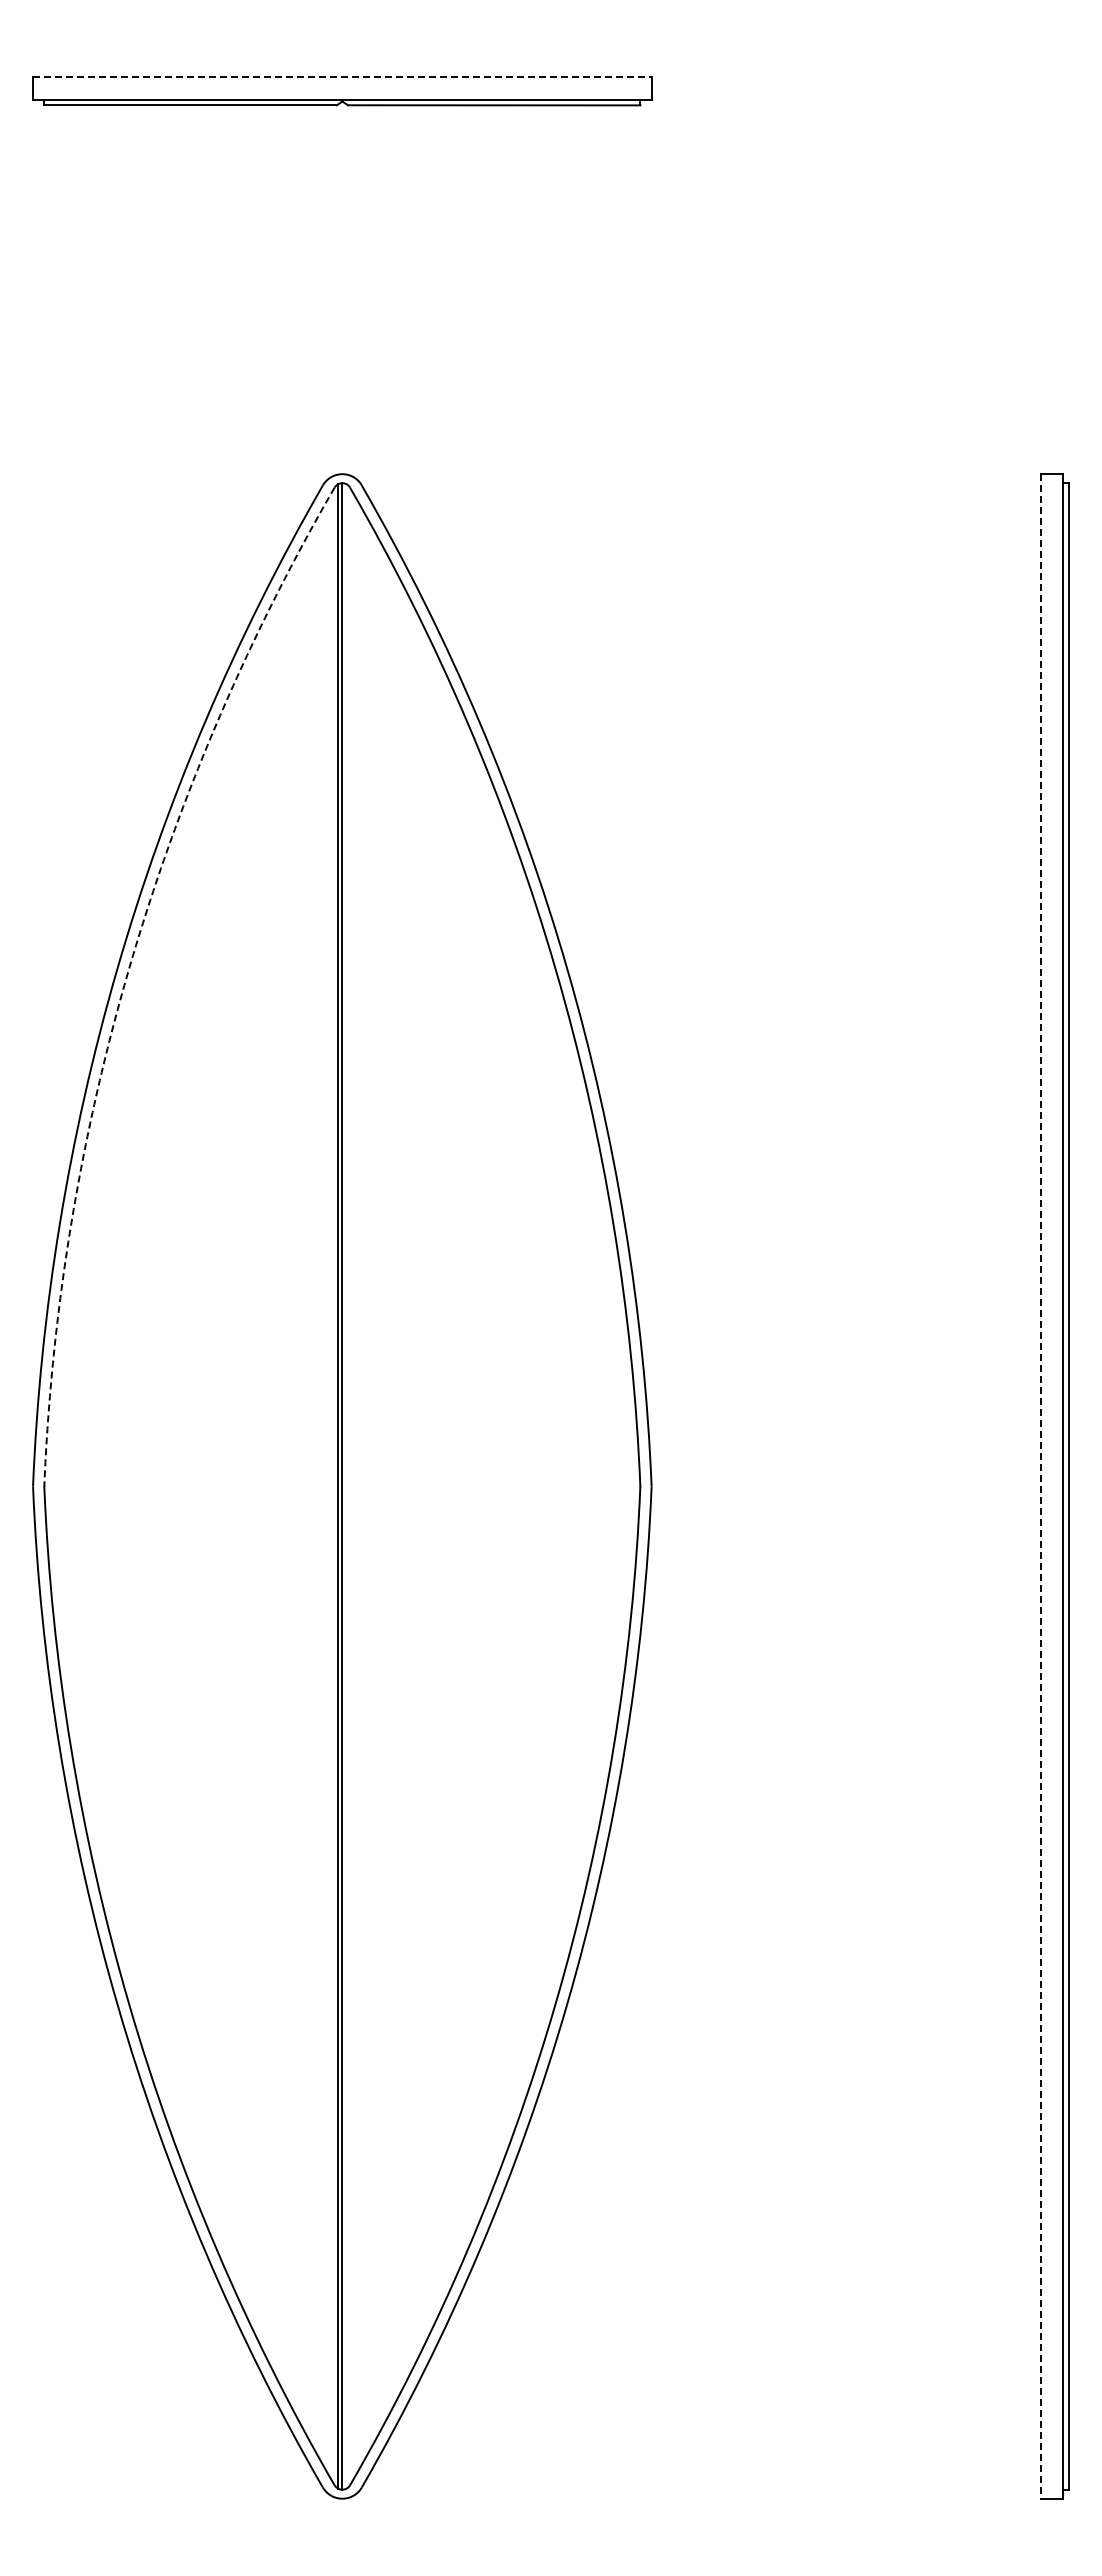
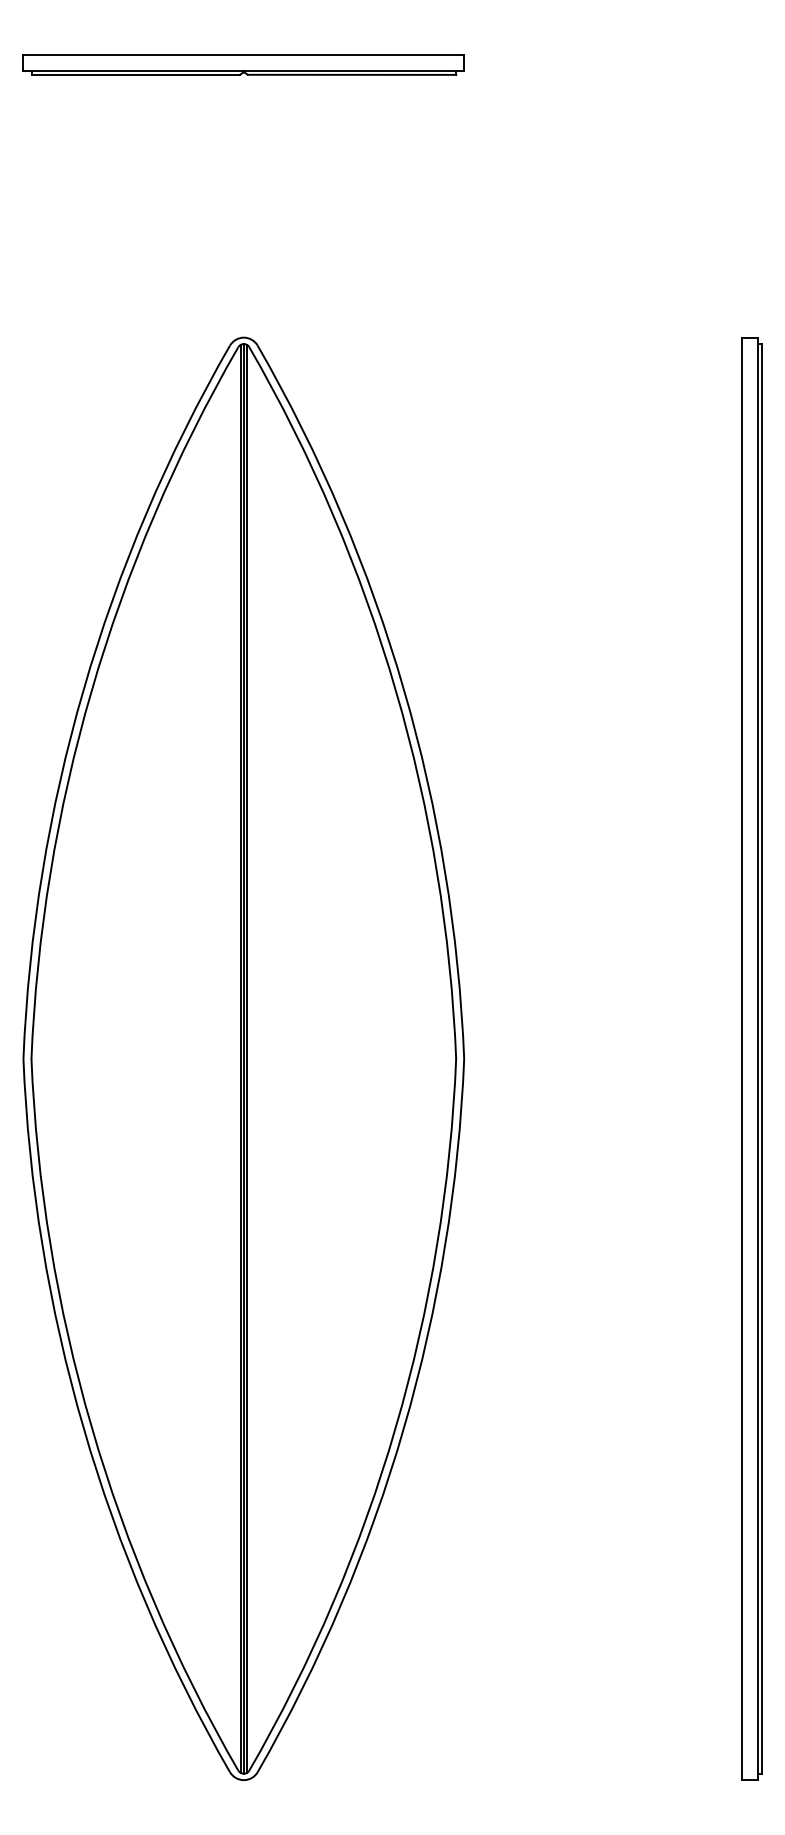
line: (342, 77) -> (243, 55), dashed -> solid
arc: (128, 969) -> (91, 690), dashed -> solid
line: (346, 1486) -> (246, 1058), added
line: (1040, 1486) -> (741, 1058), dashed -> solid

